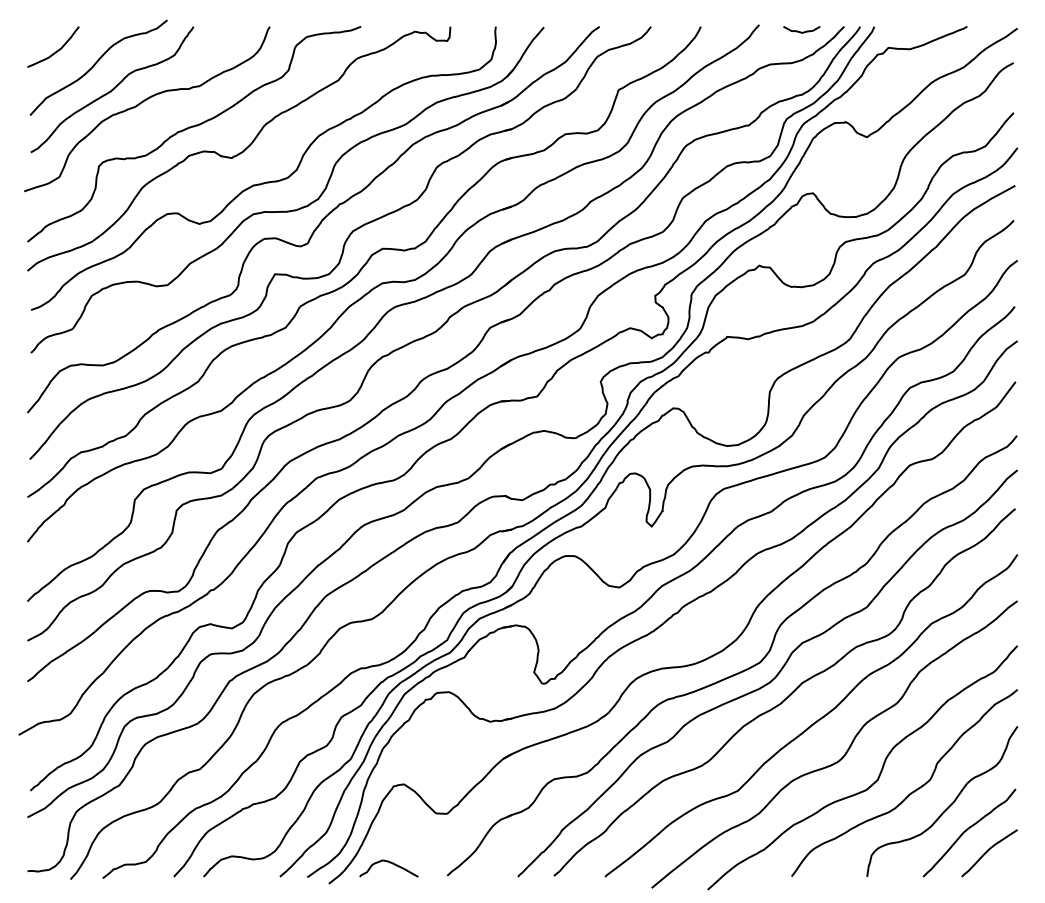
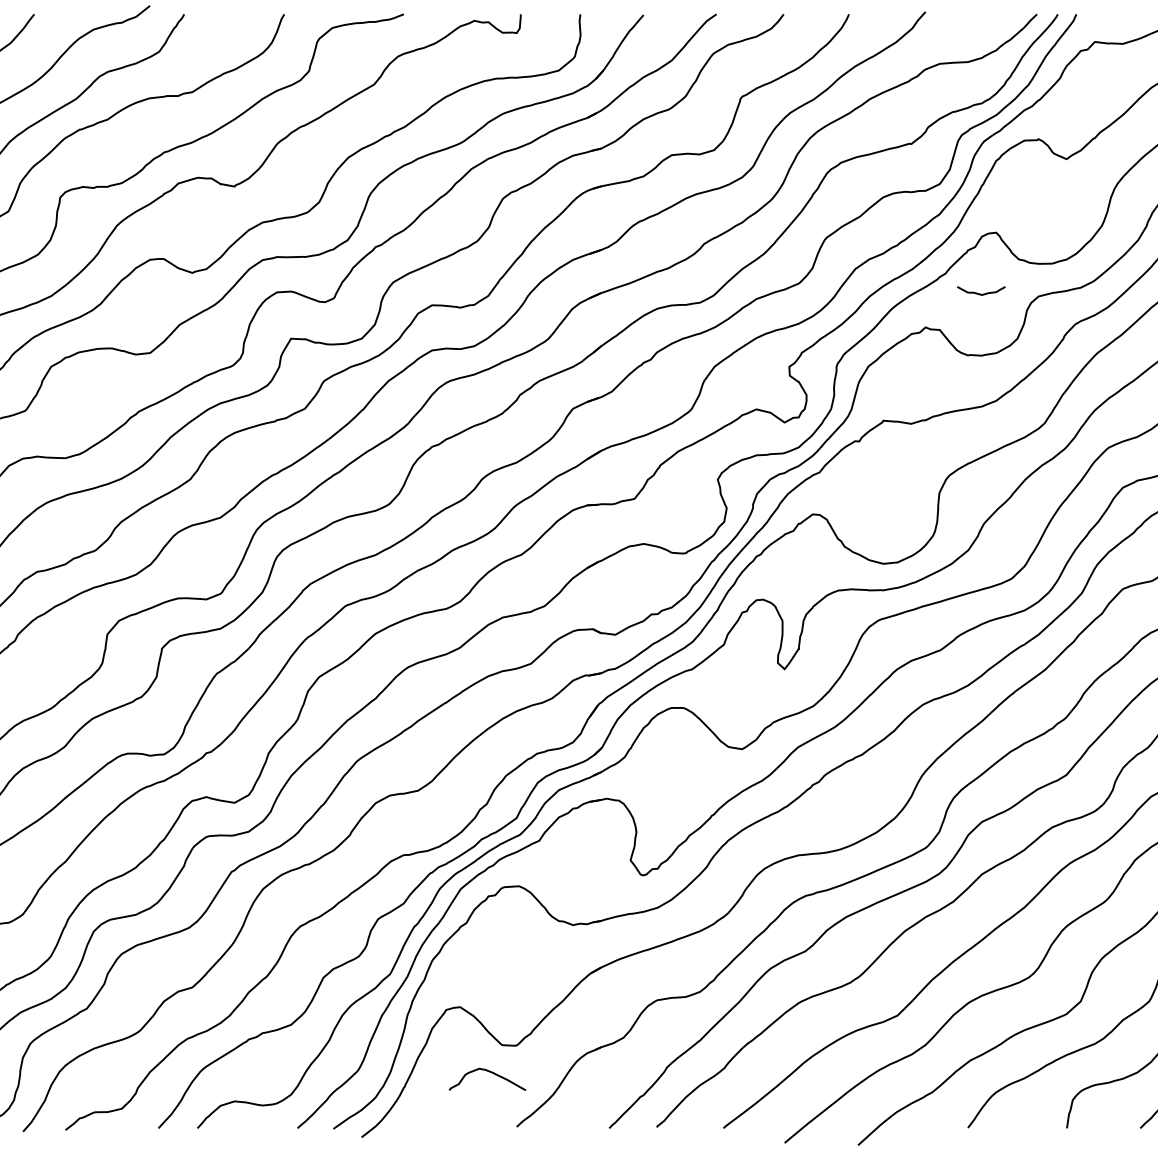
curve: (801, 31) -> (980, 293), moved
curve: (389, 863) -> (488, 1072), moved

